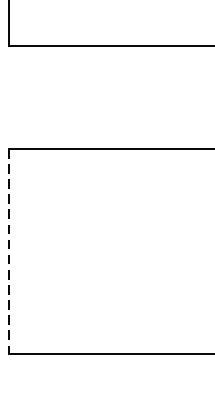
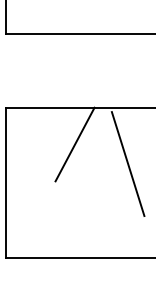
line: (102, 198) -> (74, 144), added
line: (175, 226) -> (127, 164), added
line: (9, 252) -> (6, 183), dashed -> solid

